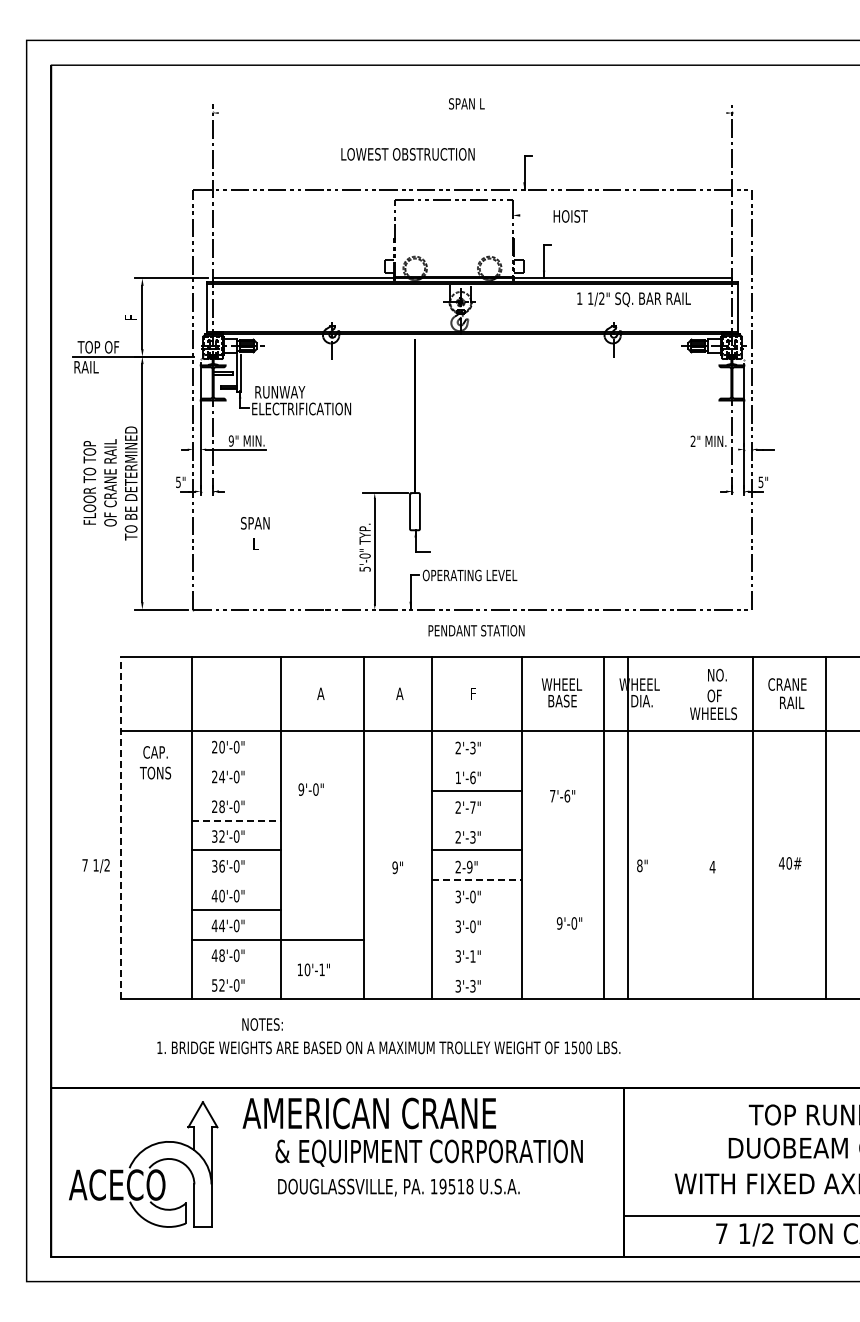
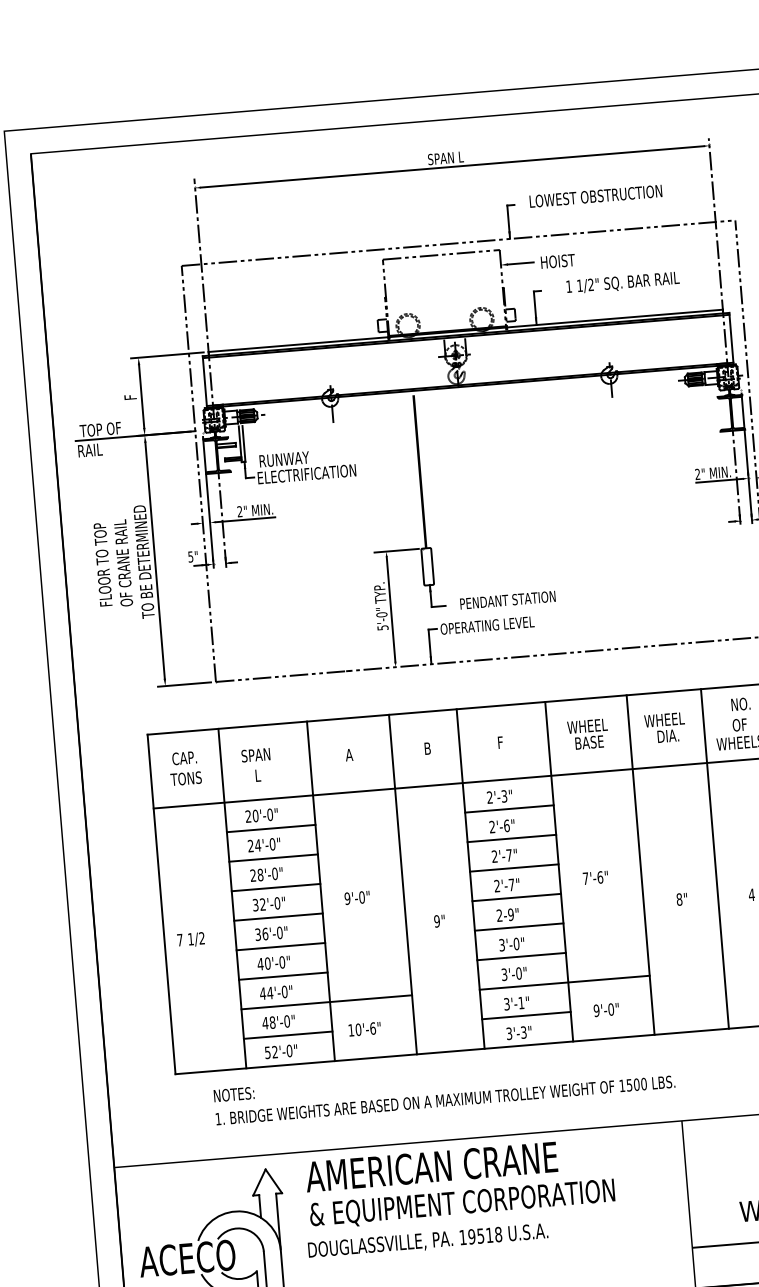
line: (472, 113) -> (452, 167), added
text: (407, 154) -> (595, 196), moved
line: (533, 215) -> (521, 263), added
text: (633, 299) -> (622, 283), moved
text: (230, 440) -> (239, 511), 9" -> 2"
line: (714, 449) -> (719, 480), added
text: (255, 533) -> (256, 765), moved
text: (476, 630) -> (507, 599), moved
text: (399, 693) -> (427, 748), A -> B
line: (236, 761) -> (271, 828), added
line: (476, 761) -> (509, 809), added
text: (155, 762) -> (185, 768), moved
text: (457, 777) -> (491, 826), 1'-6" -> 2'-6"
text: (310, 789) -> (356, 897), moved
line: (236, 790) -> (273, 857), added
text: (562, 795) -> (595, 877), moved
line: (236, 820) -> (275, 887), dashed -> solid
line: (476, 820) -> (513, 867), added
line: (120, 827) -> (161, 903), dashed -> solid
line: (627, 827) -> (714, 858), moved
text: (472, 837) -> (511, 885), 2'-3" -> 2'-7"
text: (95, 866) -> (190, 940), moved
line: (236, 880) -> (280, 946), added
line: (476, 880) -> (518, 927), dashed -> solid
line: (476, 909) -> (521, 956), added
text: (569, 923) -> (606, 1010), moved
line: (517, 939) -> (564, 982), added
line: (236, 969) -> (288, 1035), added
text: (321, 969) -> (372, 1028), 10'-1" -> 10'-6"
line: (476, 969) -> (526, 1015), added
text: (262, 1024) -> (234, 1094), moved
text: (428, 1152) -> (461, 1203), moved
text: (398, 1187) -> (427, 1241), moved

